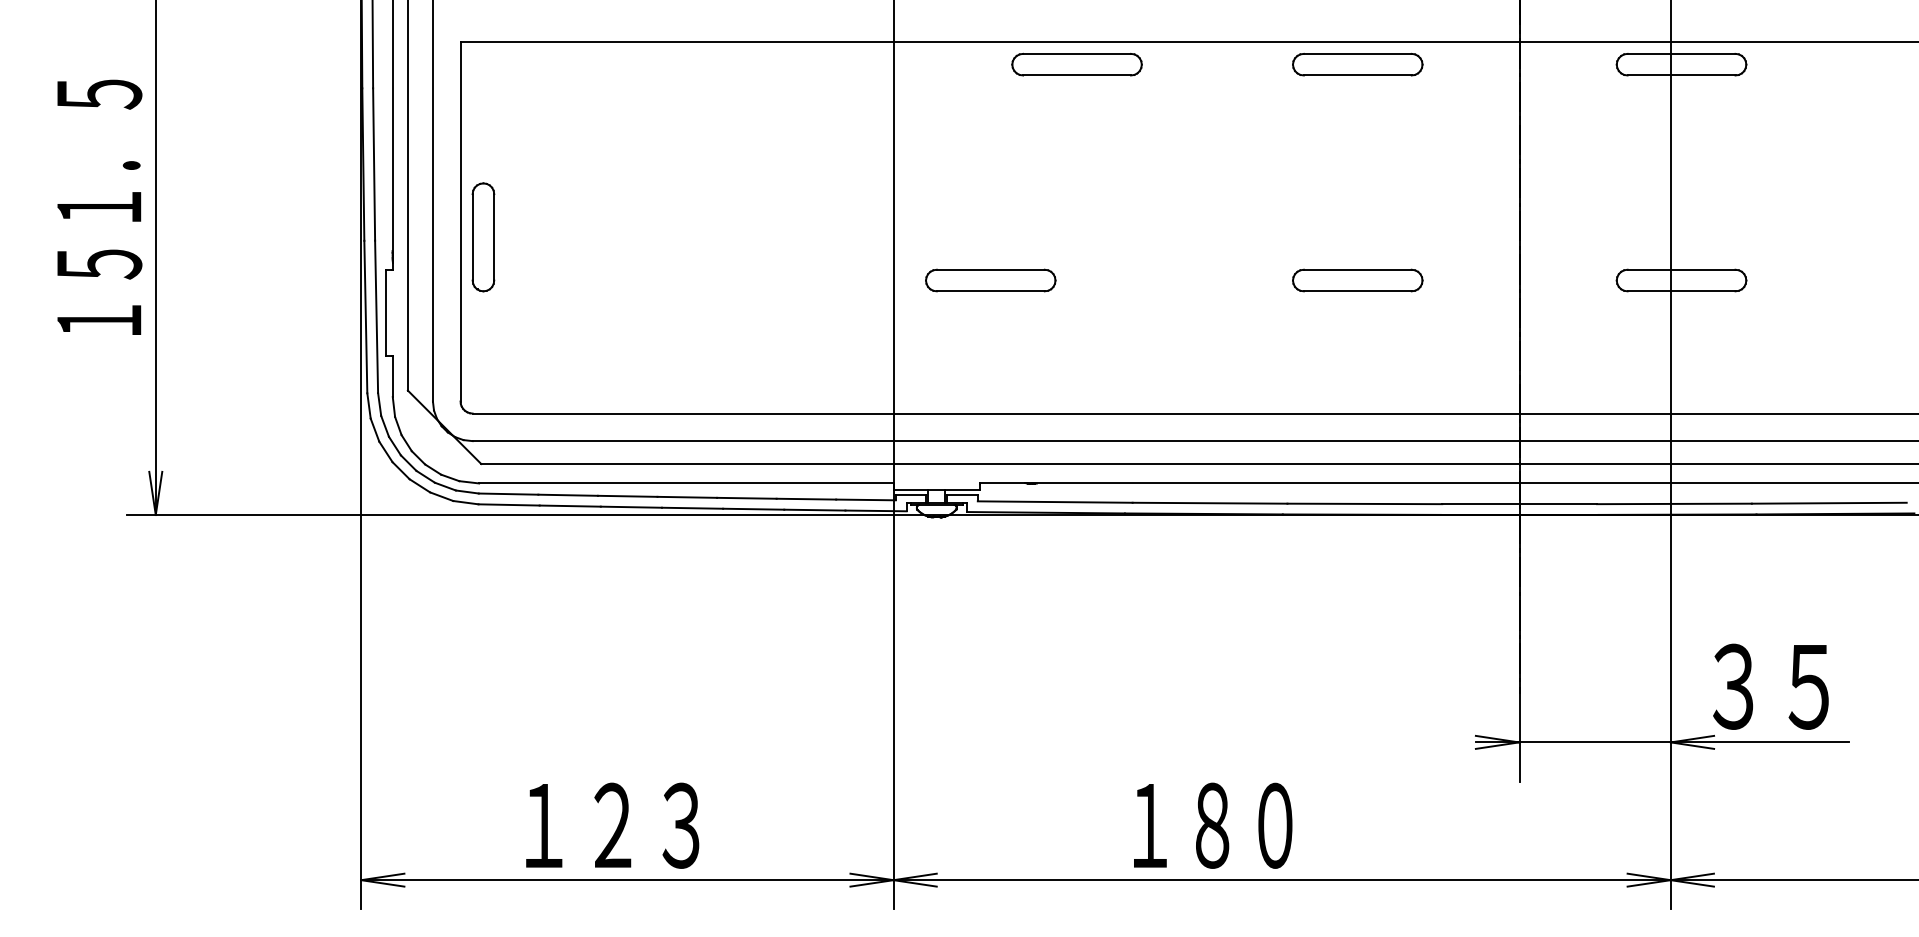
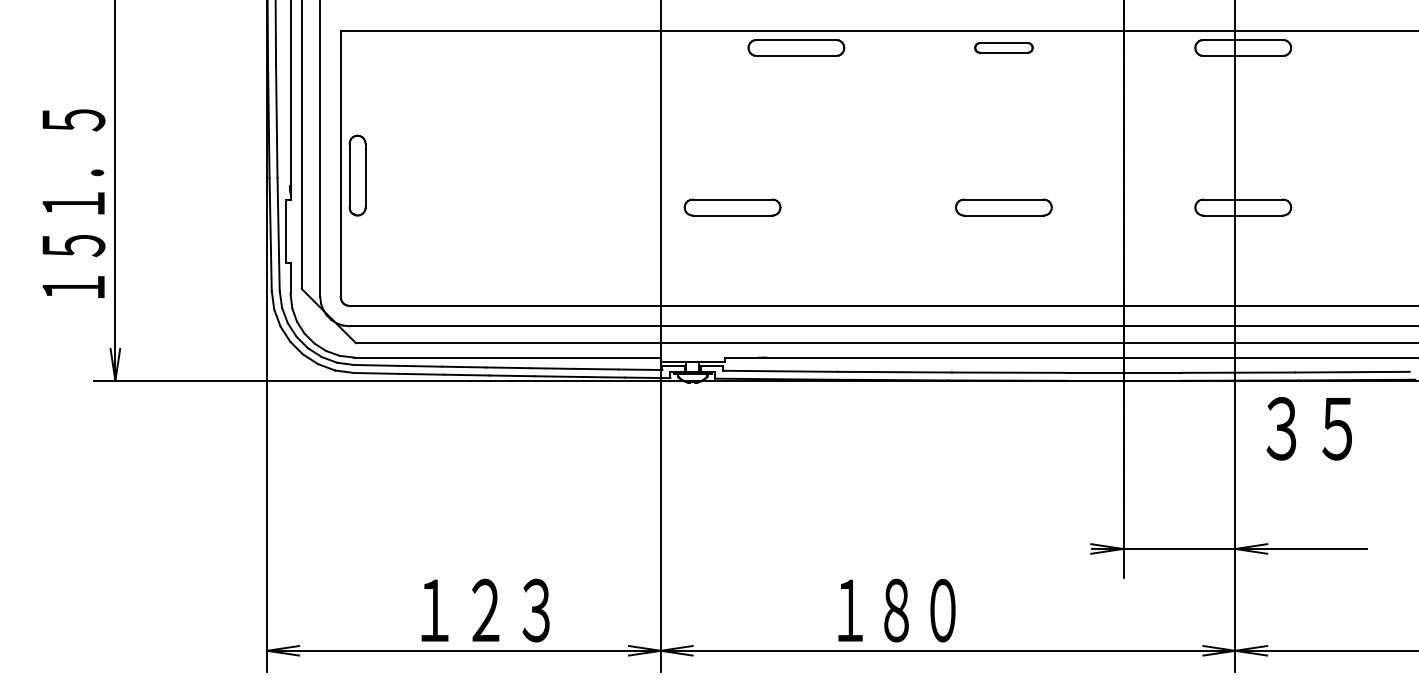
part: (1357, 64) -> (1003, 47), size x0.6
text: (99, 206) -> (73, 203), moved
text: (1770, 686) -> (1308, 428), moved
text: (612, 825) -> (485, 610), moved

